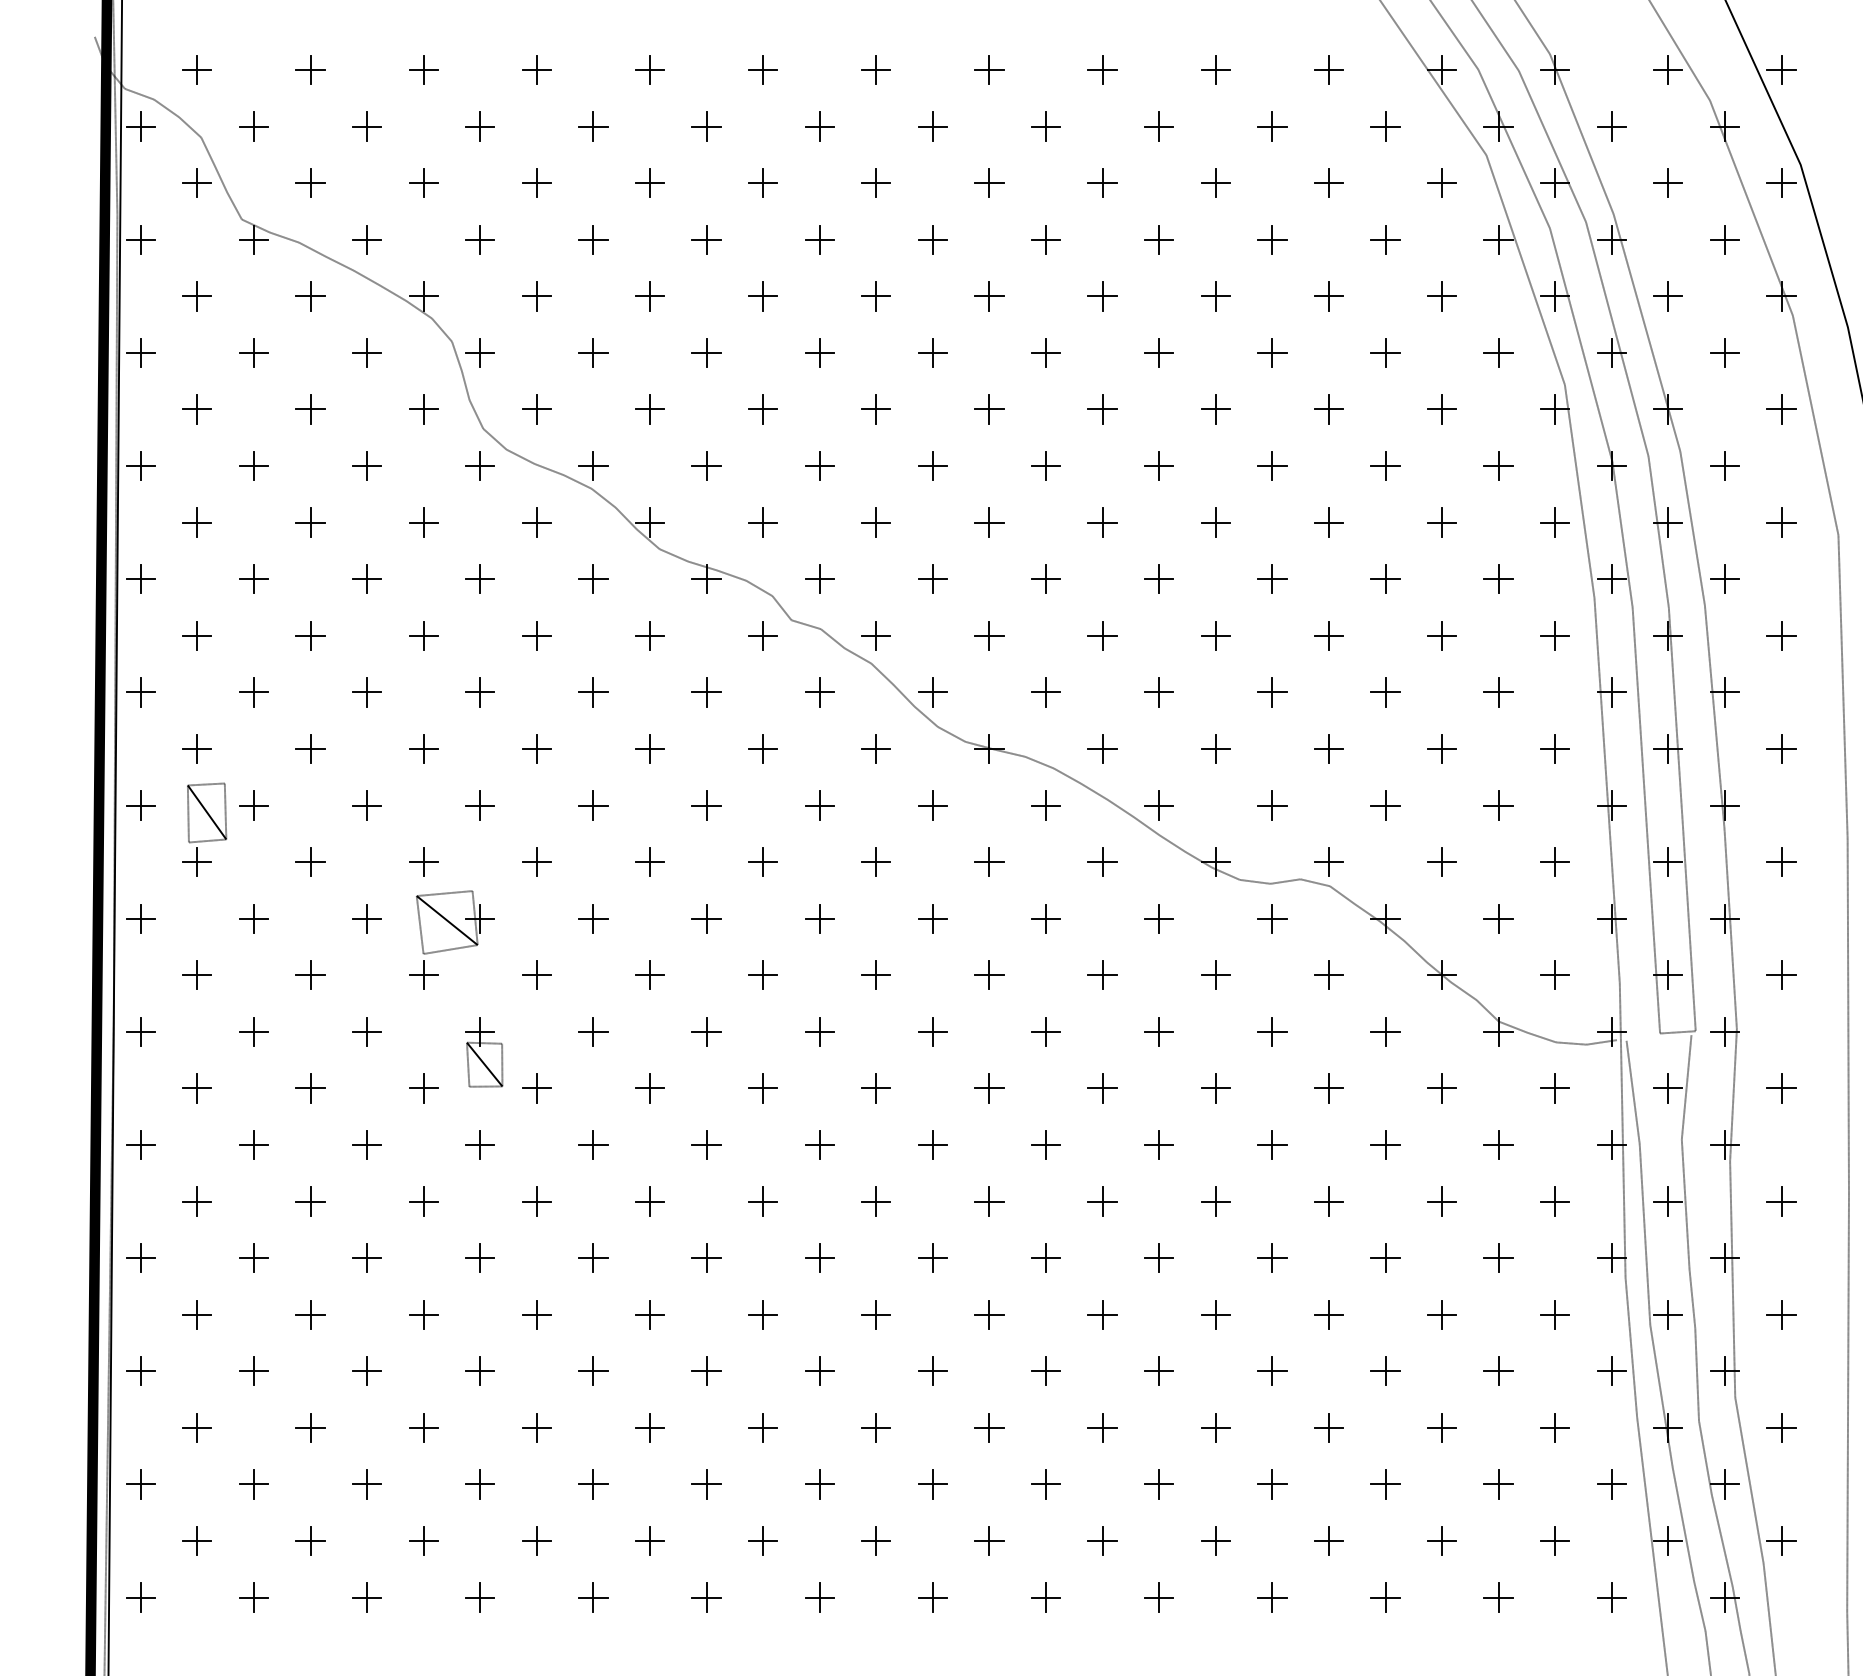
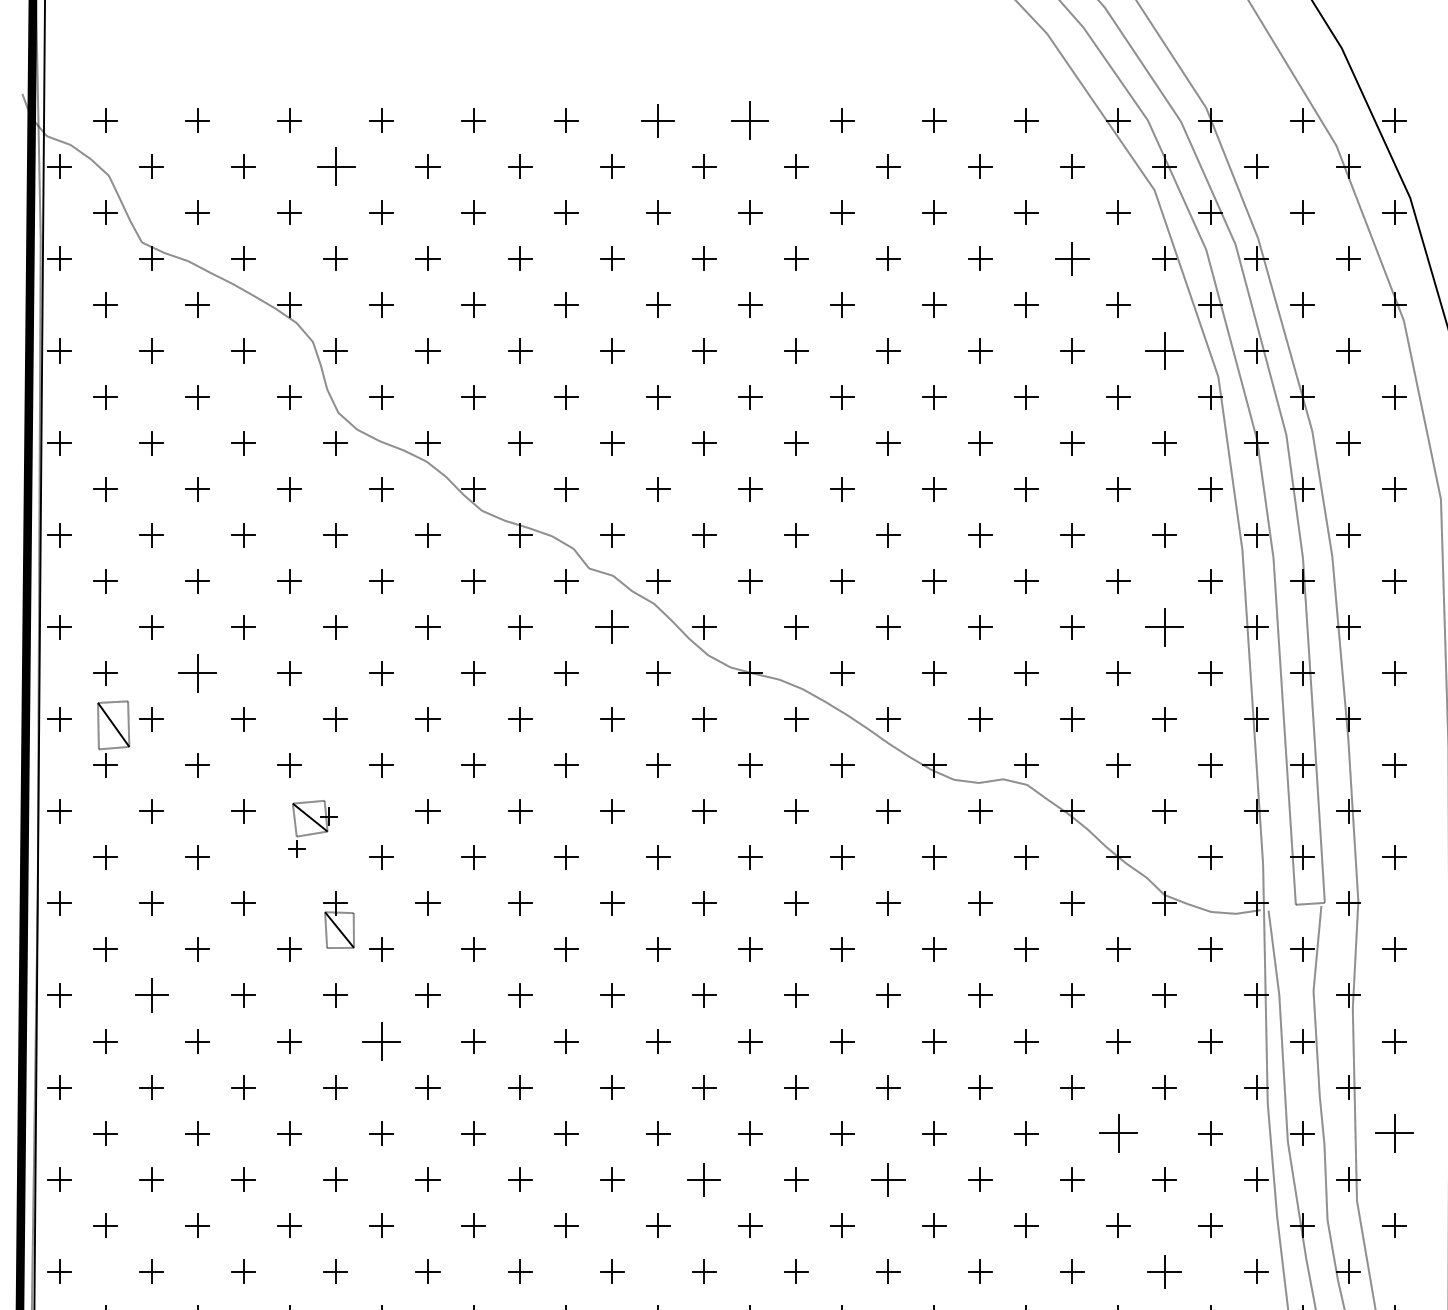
part: (875, 69) -> (657, 120), size x1.4
part: (989, 69) -> (750, 120), size x1.6
part: (479, 126) -> (335, 166), size x1.6
part: (1385, 239) -> (1072, 258), size x1.4
part: (1498, 352) -> (1164, 350), size x1.6
part: (819, 692) -> (611, 627), size x1.4
part: (1498, 692) -> (1164, 627), size x1.6
part: (310, 748) -> (197, 672), size x1.6
part: (451, 939) -> (312, 828), size x0.7
part: (253, 1144) -> (151, 995), size x1.4
part: (536, 1201) -> (381, 1041), size x1.6
part: (1441, 1314) -> (1118, 1133), size x1.6
part: (1781, 1314) -> (1394, 1133), size x1.6
part: (932, 1370) -> (703, 1178), size x1.4
part: (1158, 1370) -> (887, 1178), size x1.4
part: (1498, 1484) -> (1164, 1271), size x1.4

